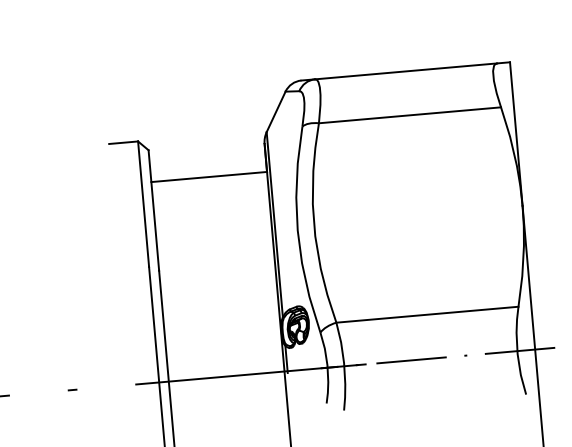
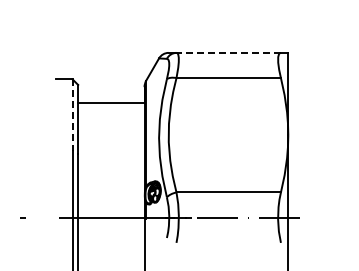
line: (405, 70) -> (228, 52), solid -> dashed
line: (143, 204) -> (72, 115), solid -> dashed

